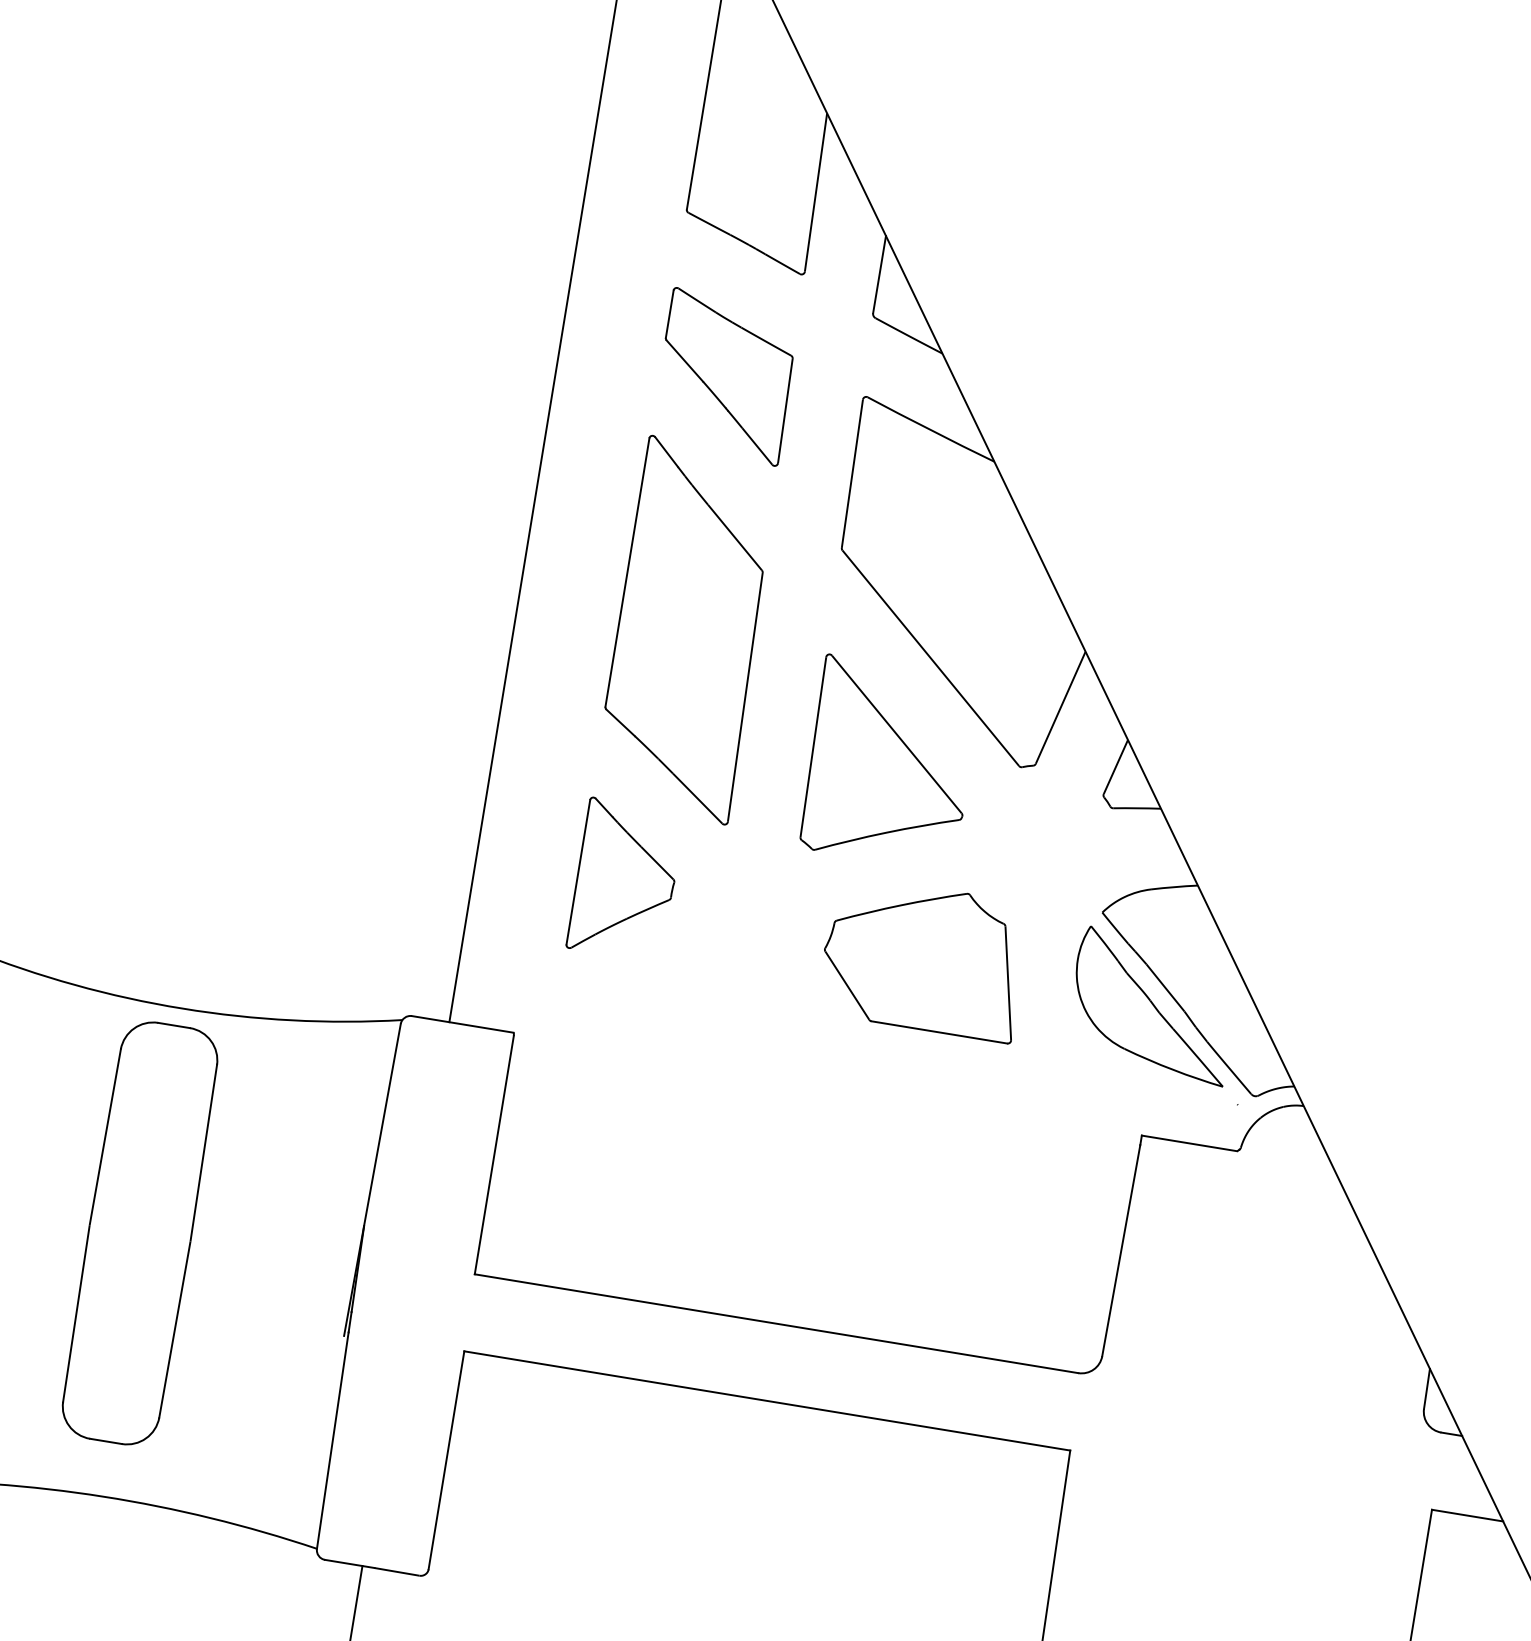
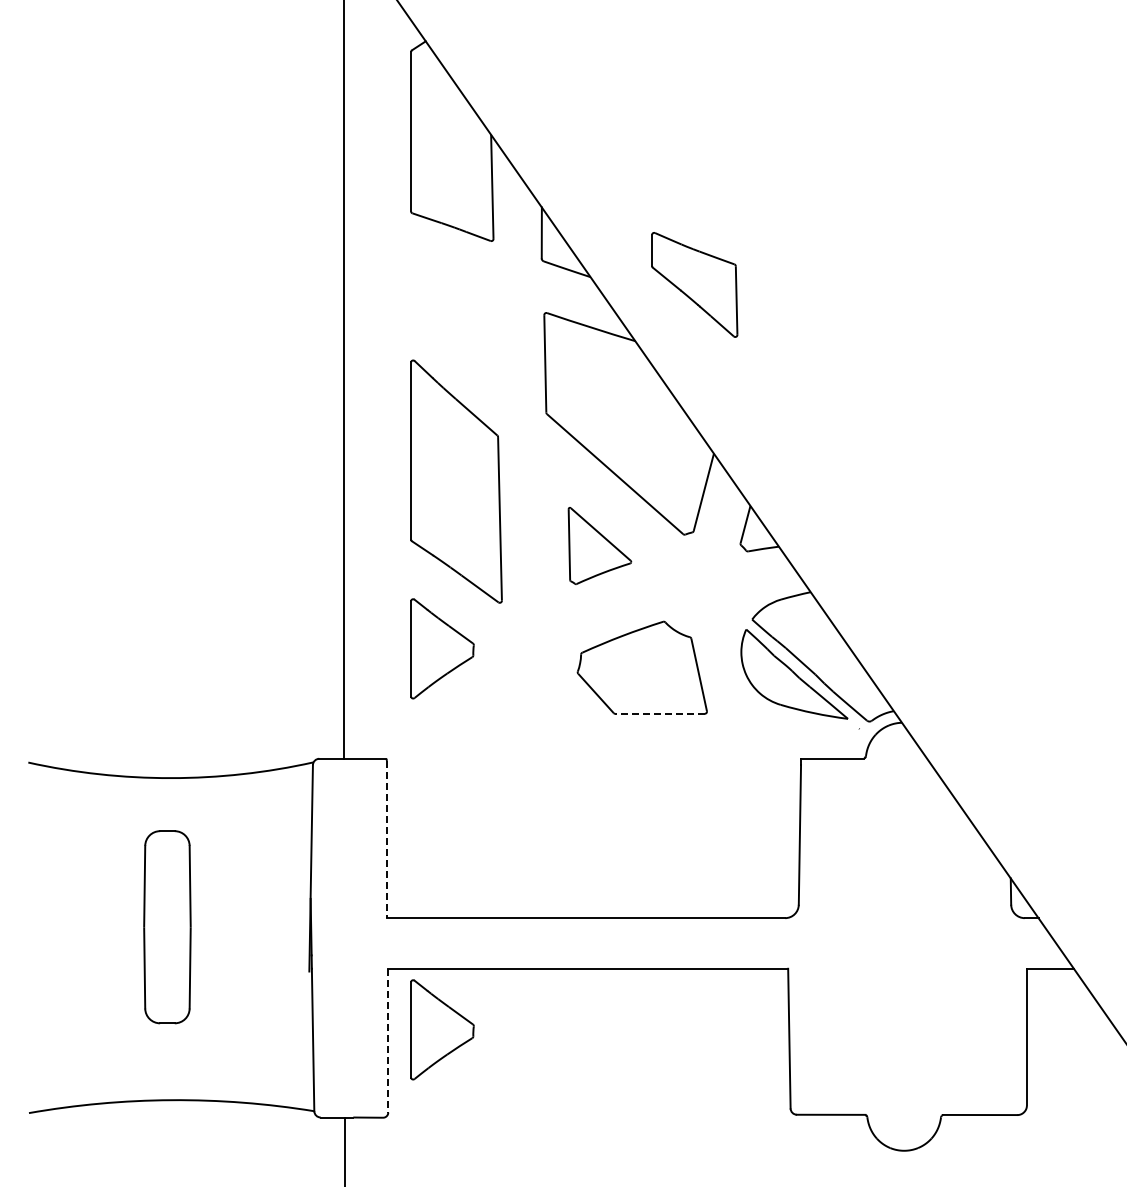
part: (725, 376) -> (694, 284), moved
part: (889, 762) -> (599, 545), size x0.6
line: (940, 1032) -> (660, 713), solid -> dashed
line: (493, 1155) -> (386, 839), solid -> dashed
part: (140, 1234) -> (167, 927), size x0.7
part: (531, 1456) -> (442, 1029), added
line: (446, 1460) -> (388, 1040), solid -> dashed

